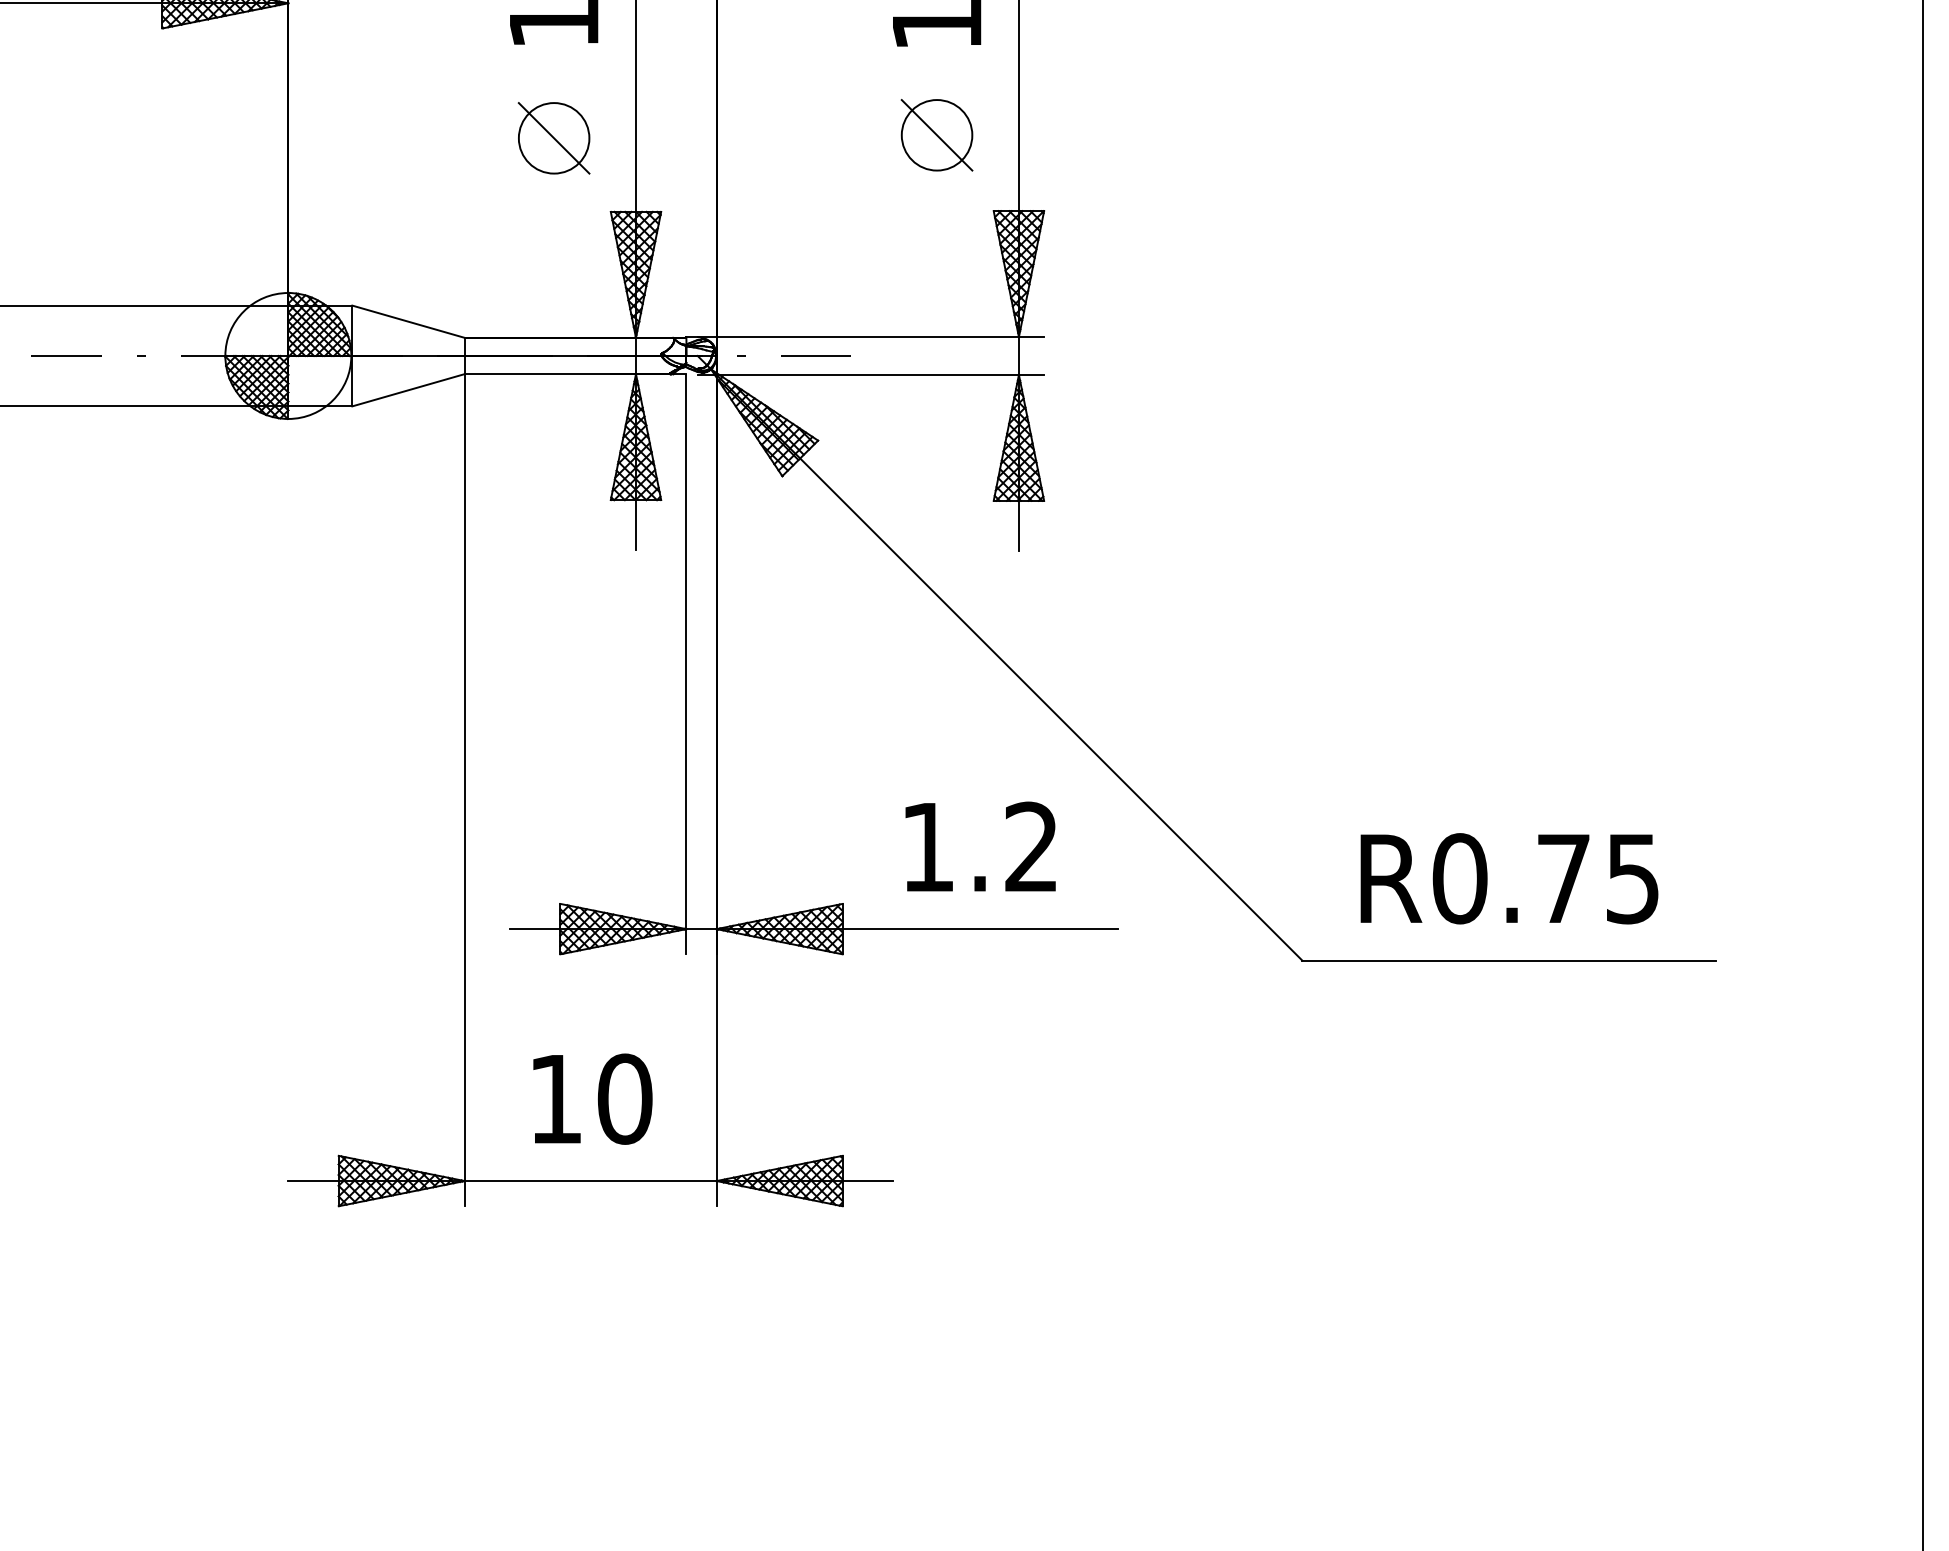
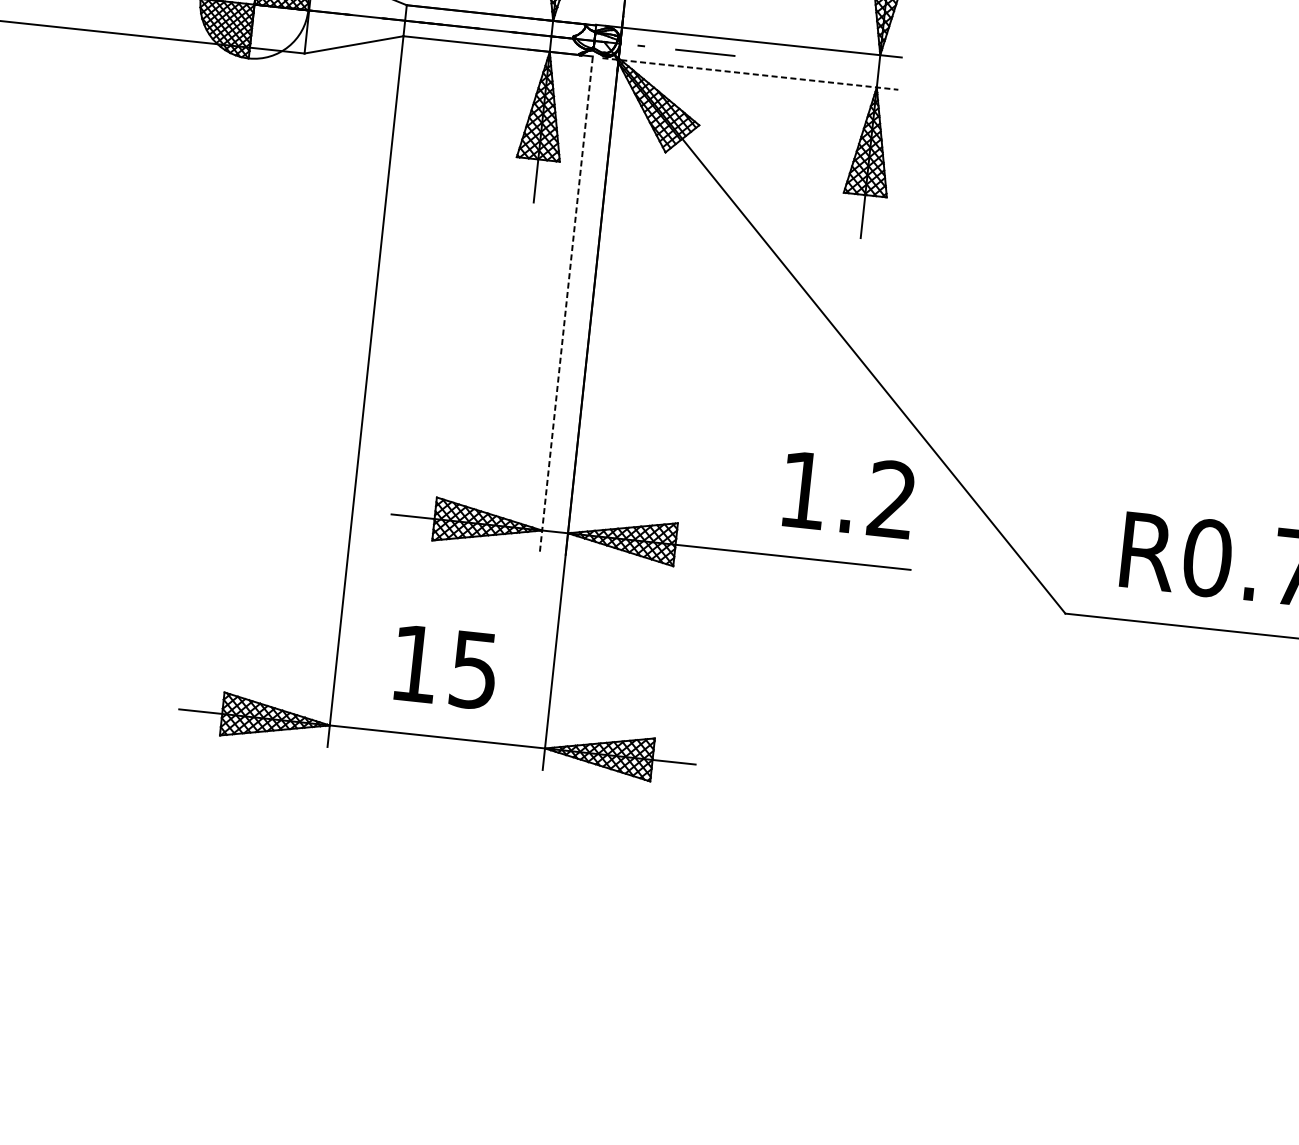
line: (871, 374) -> (750, 73), solid -> dashed
line: (686, 664) -> (566, 304), solid -> dashed
text: (980, 846) -> (848, 494), moved
text: (624, 1098) -> (473, 669), 10 -> 15

